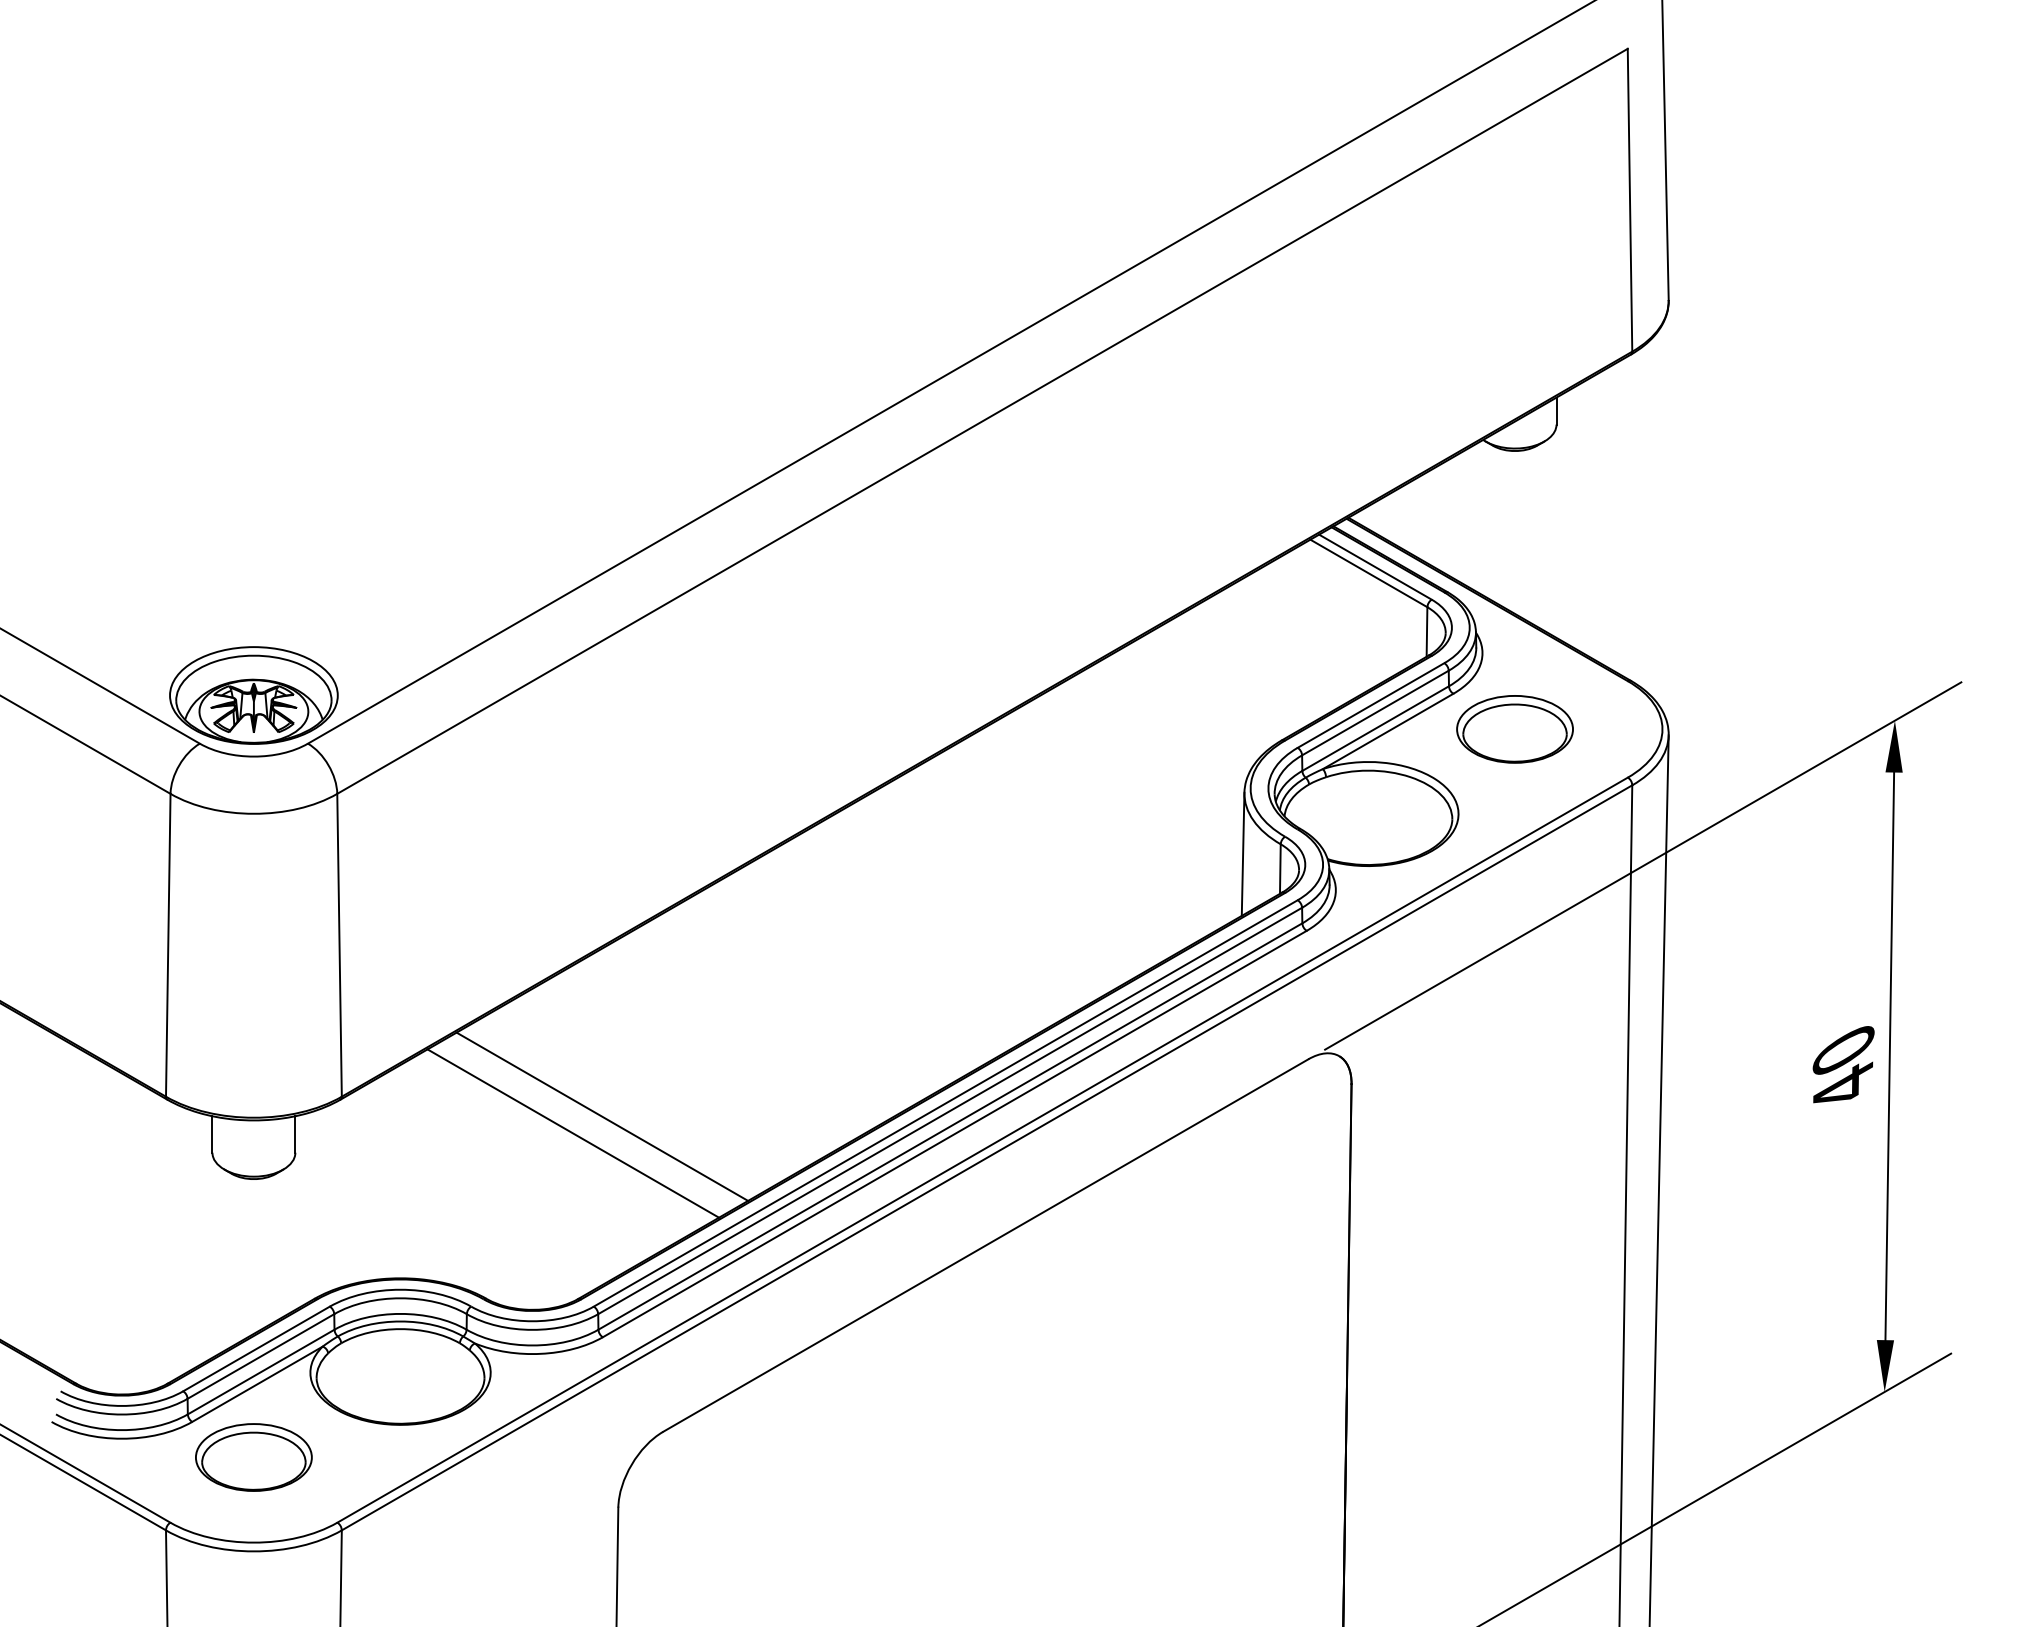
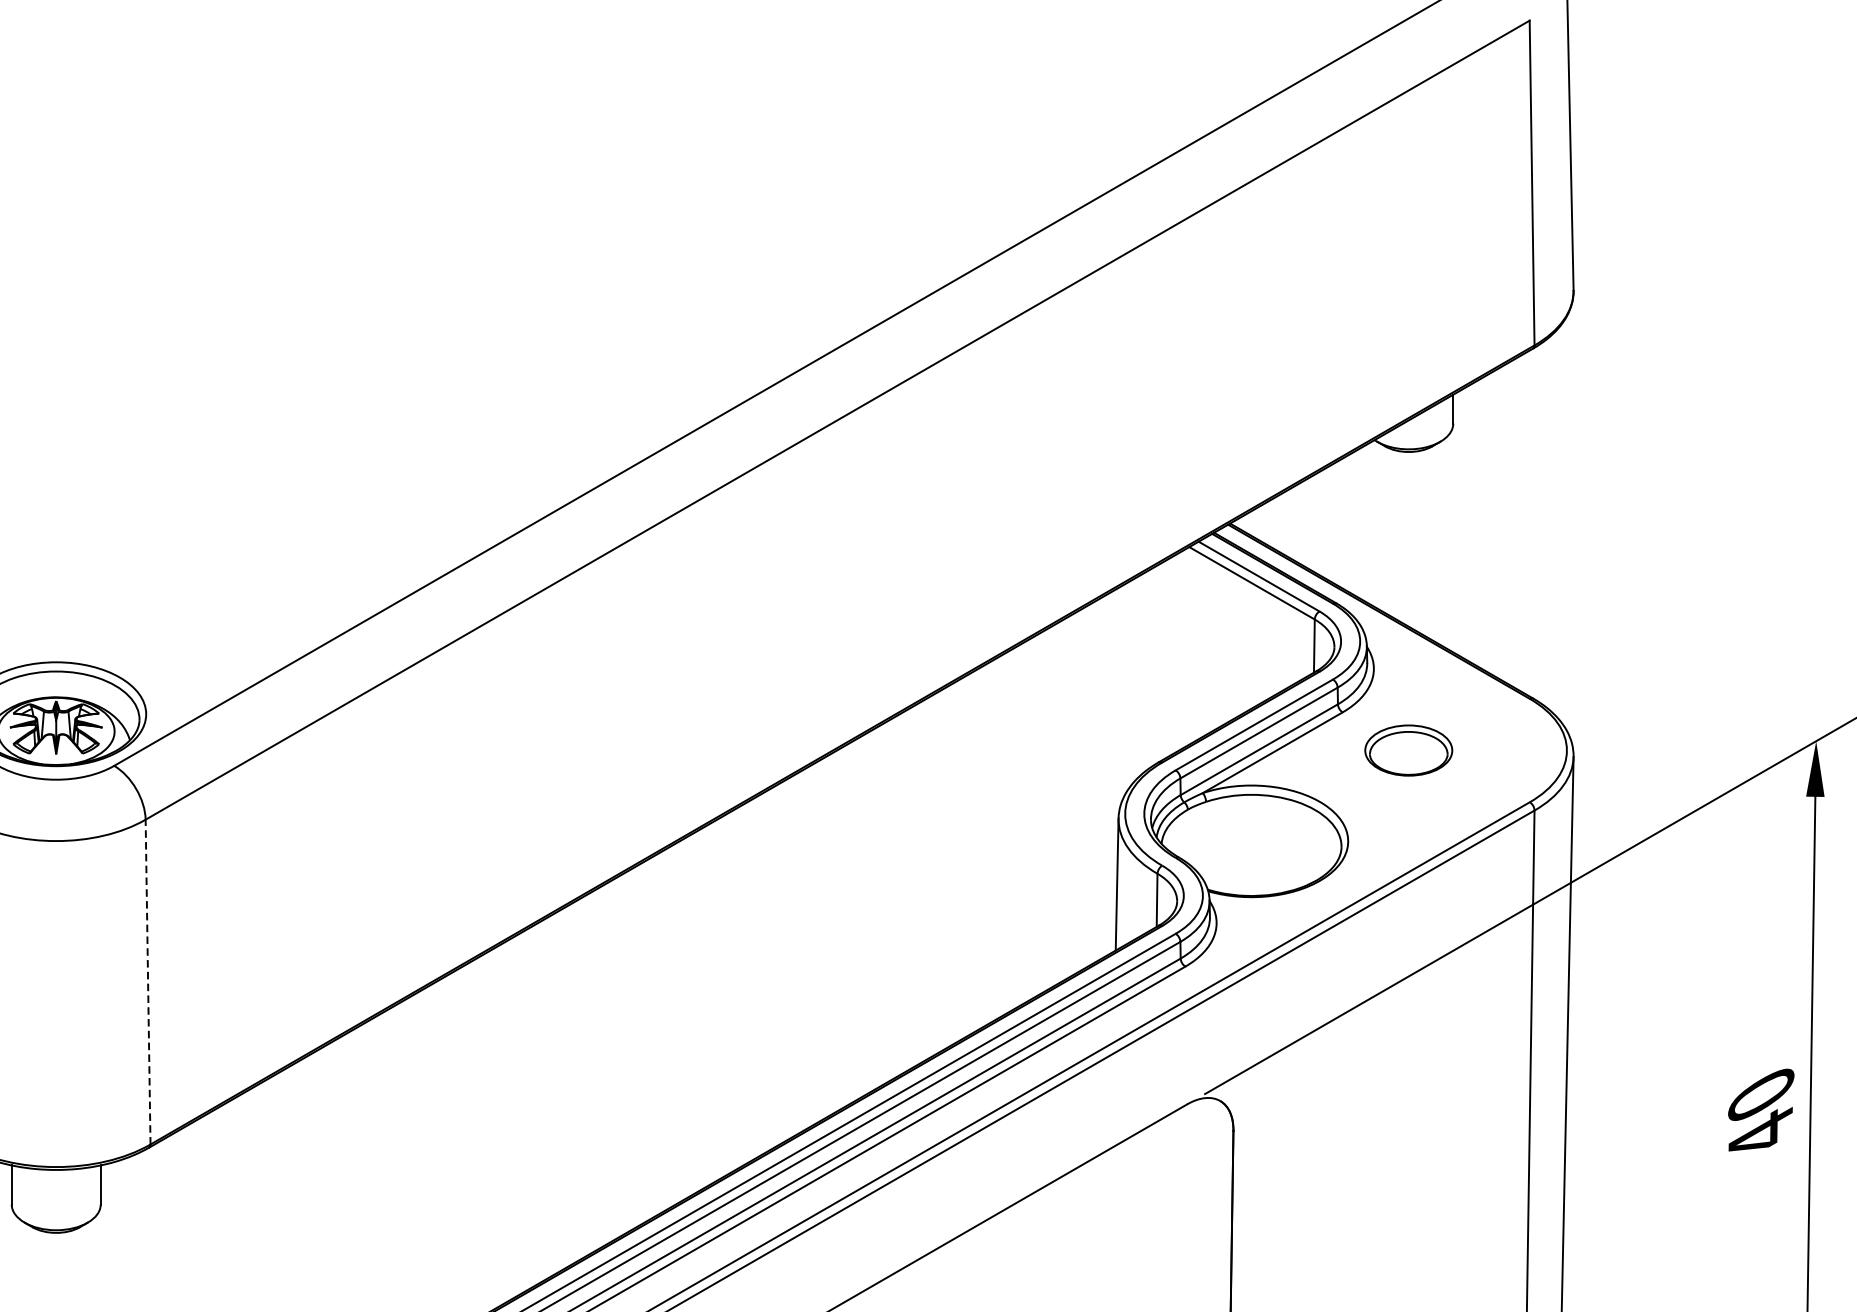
part: (1514, 729) -> (1408, 750), size x0.7
line: (339, 944) -> (148, 981), solid -> dashed
line: (602, 1116) -> (430, 1165), removed
line: (573, 1133) -> (398, 1183), removed

